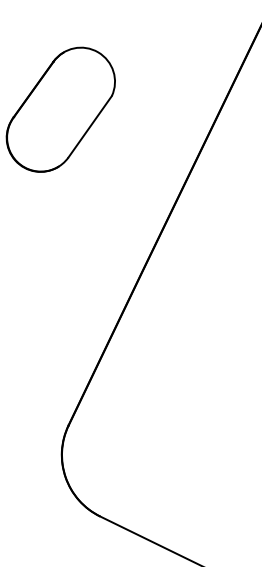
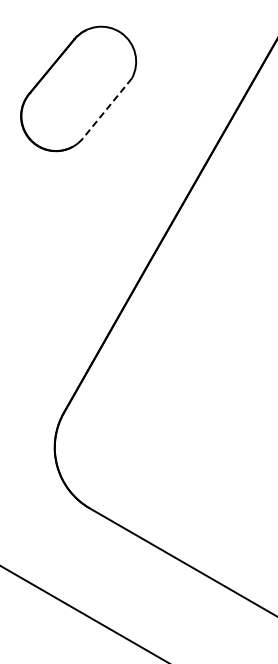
line: (90, 126) -> (107, 108), solid -> dashed

